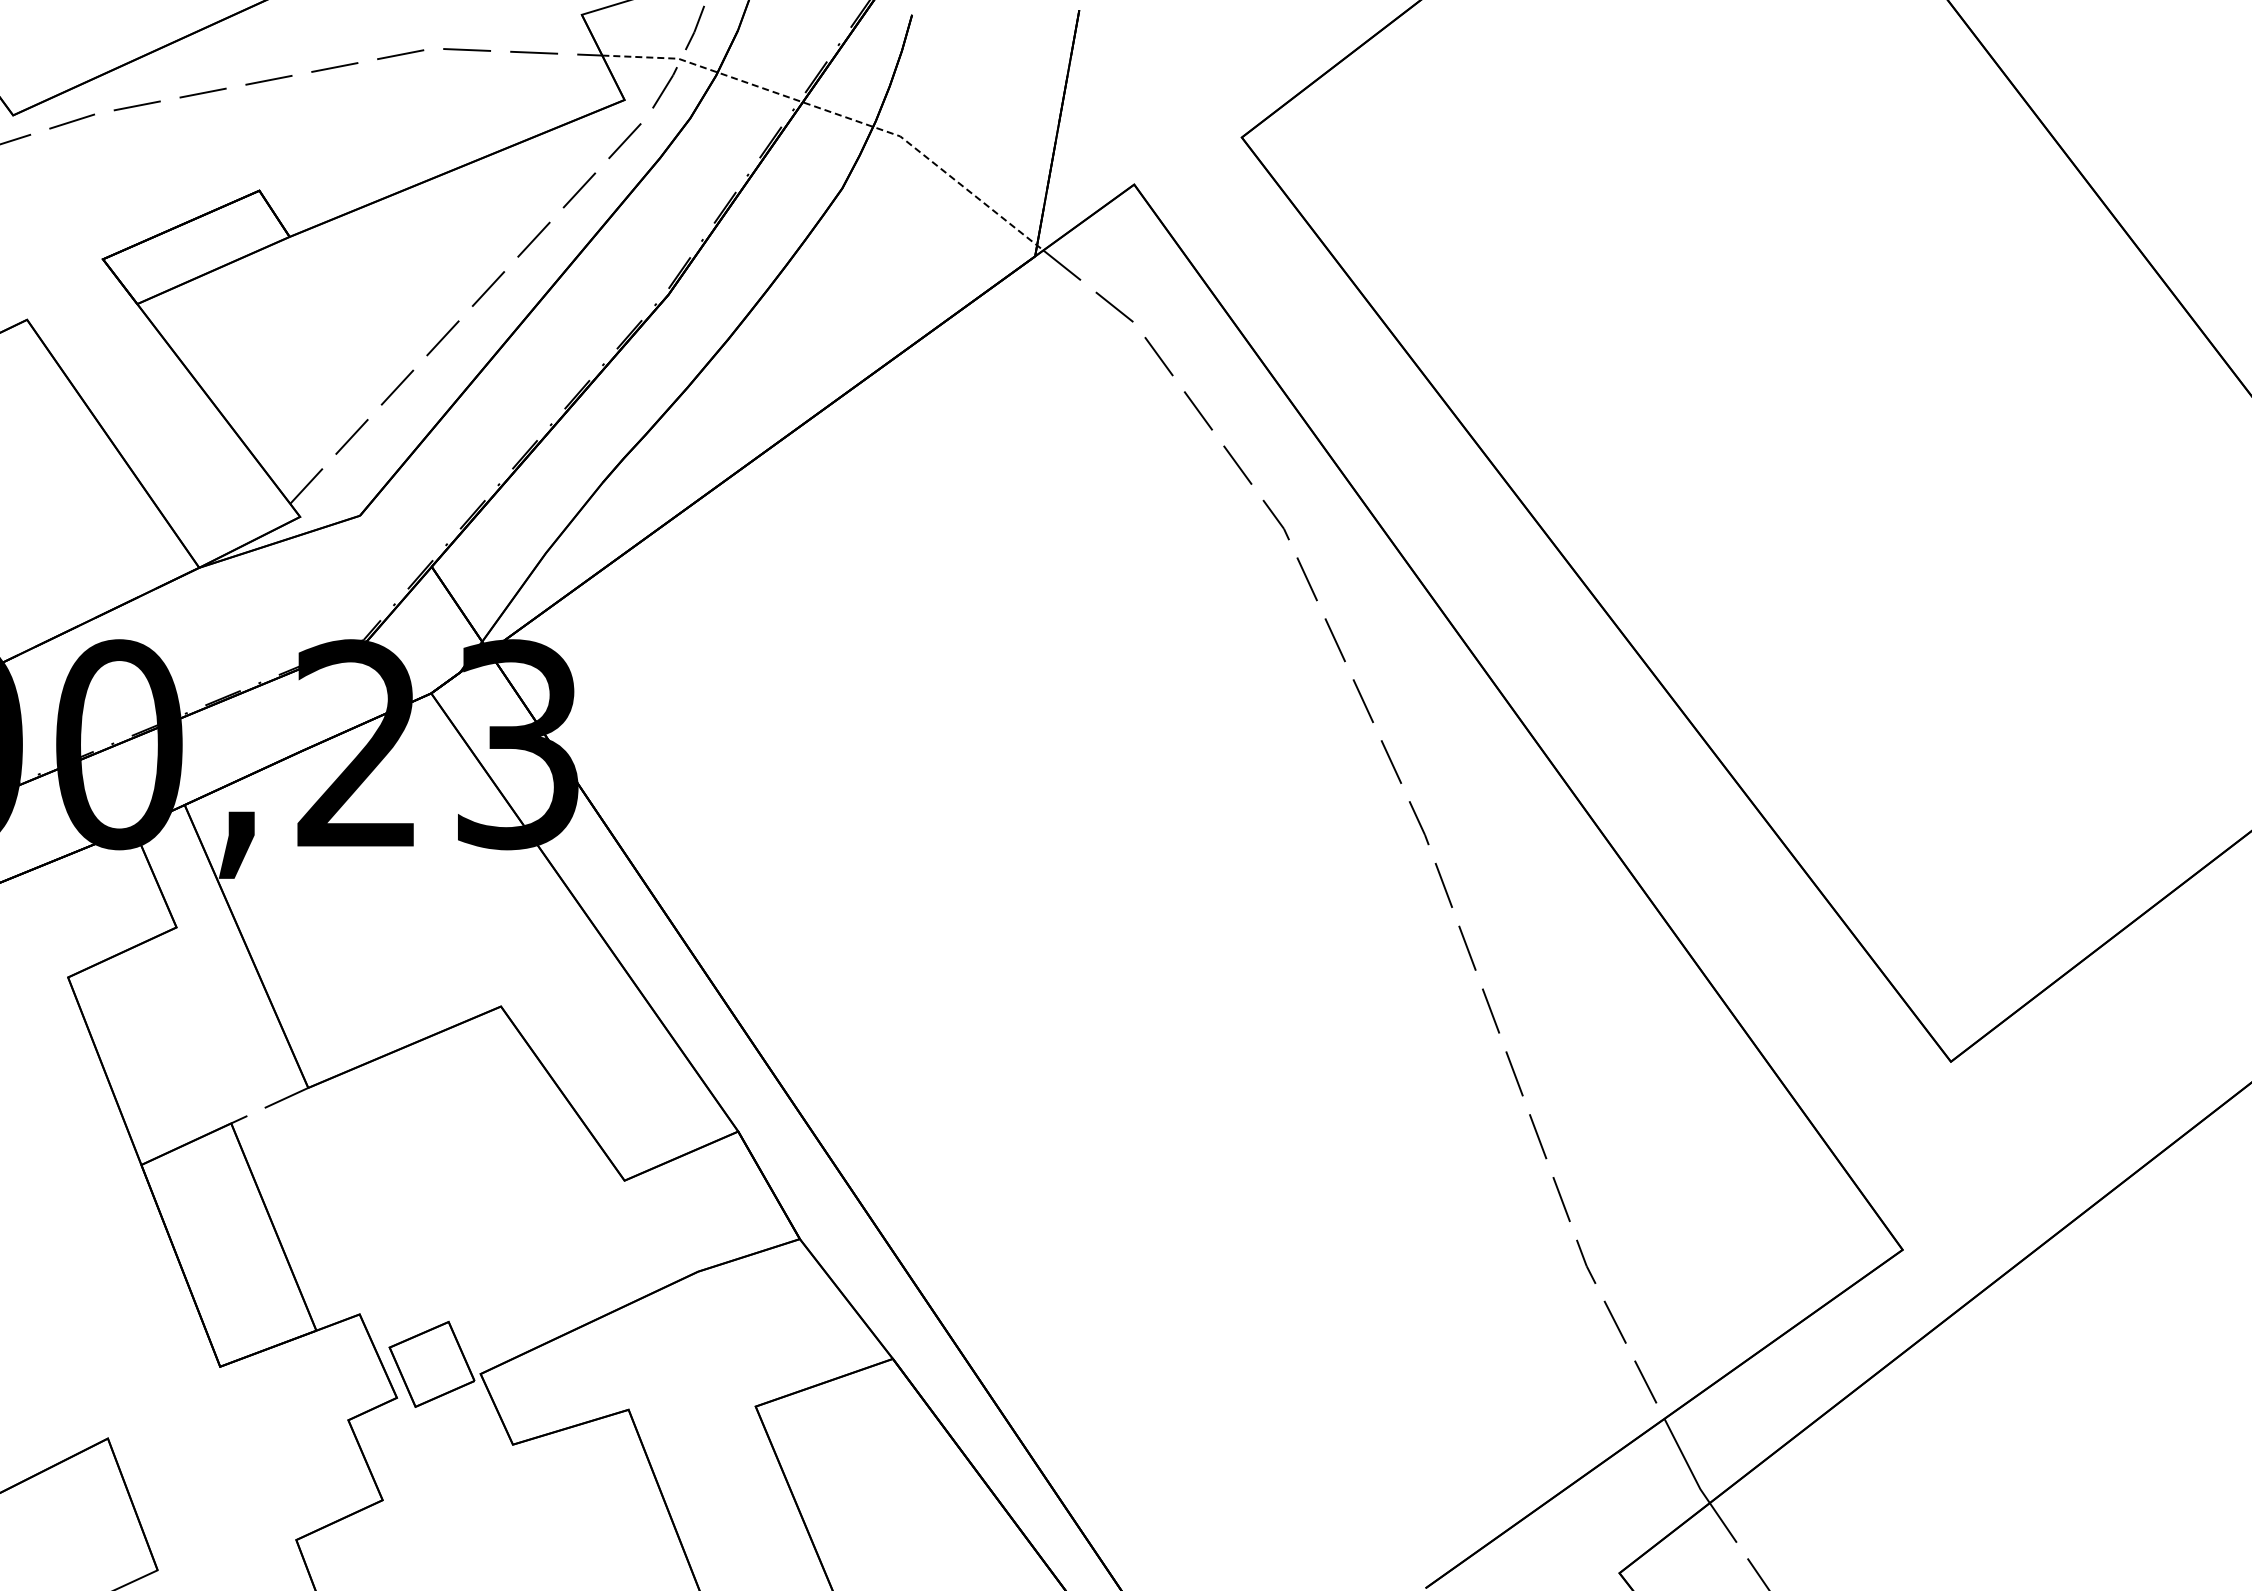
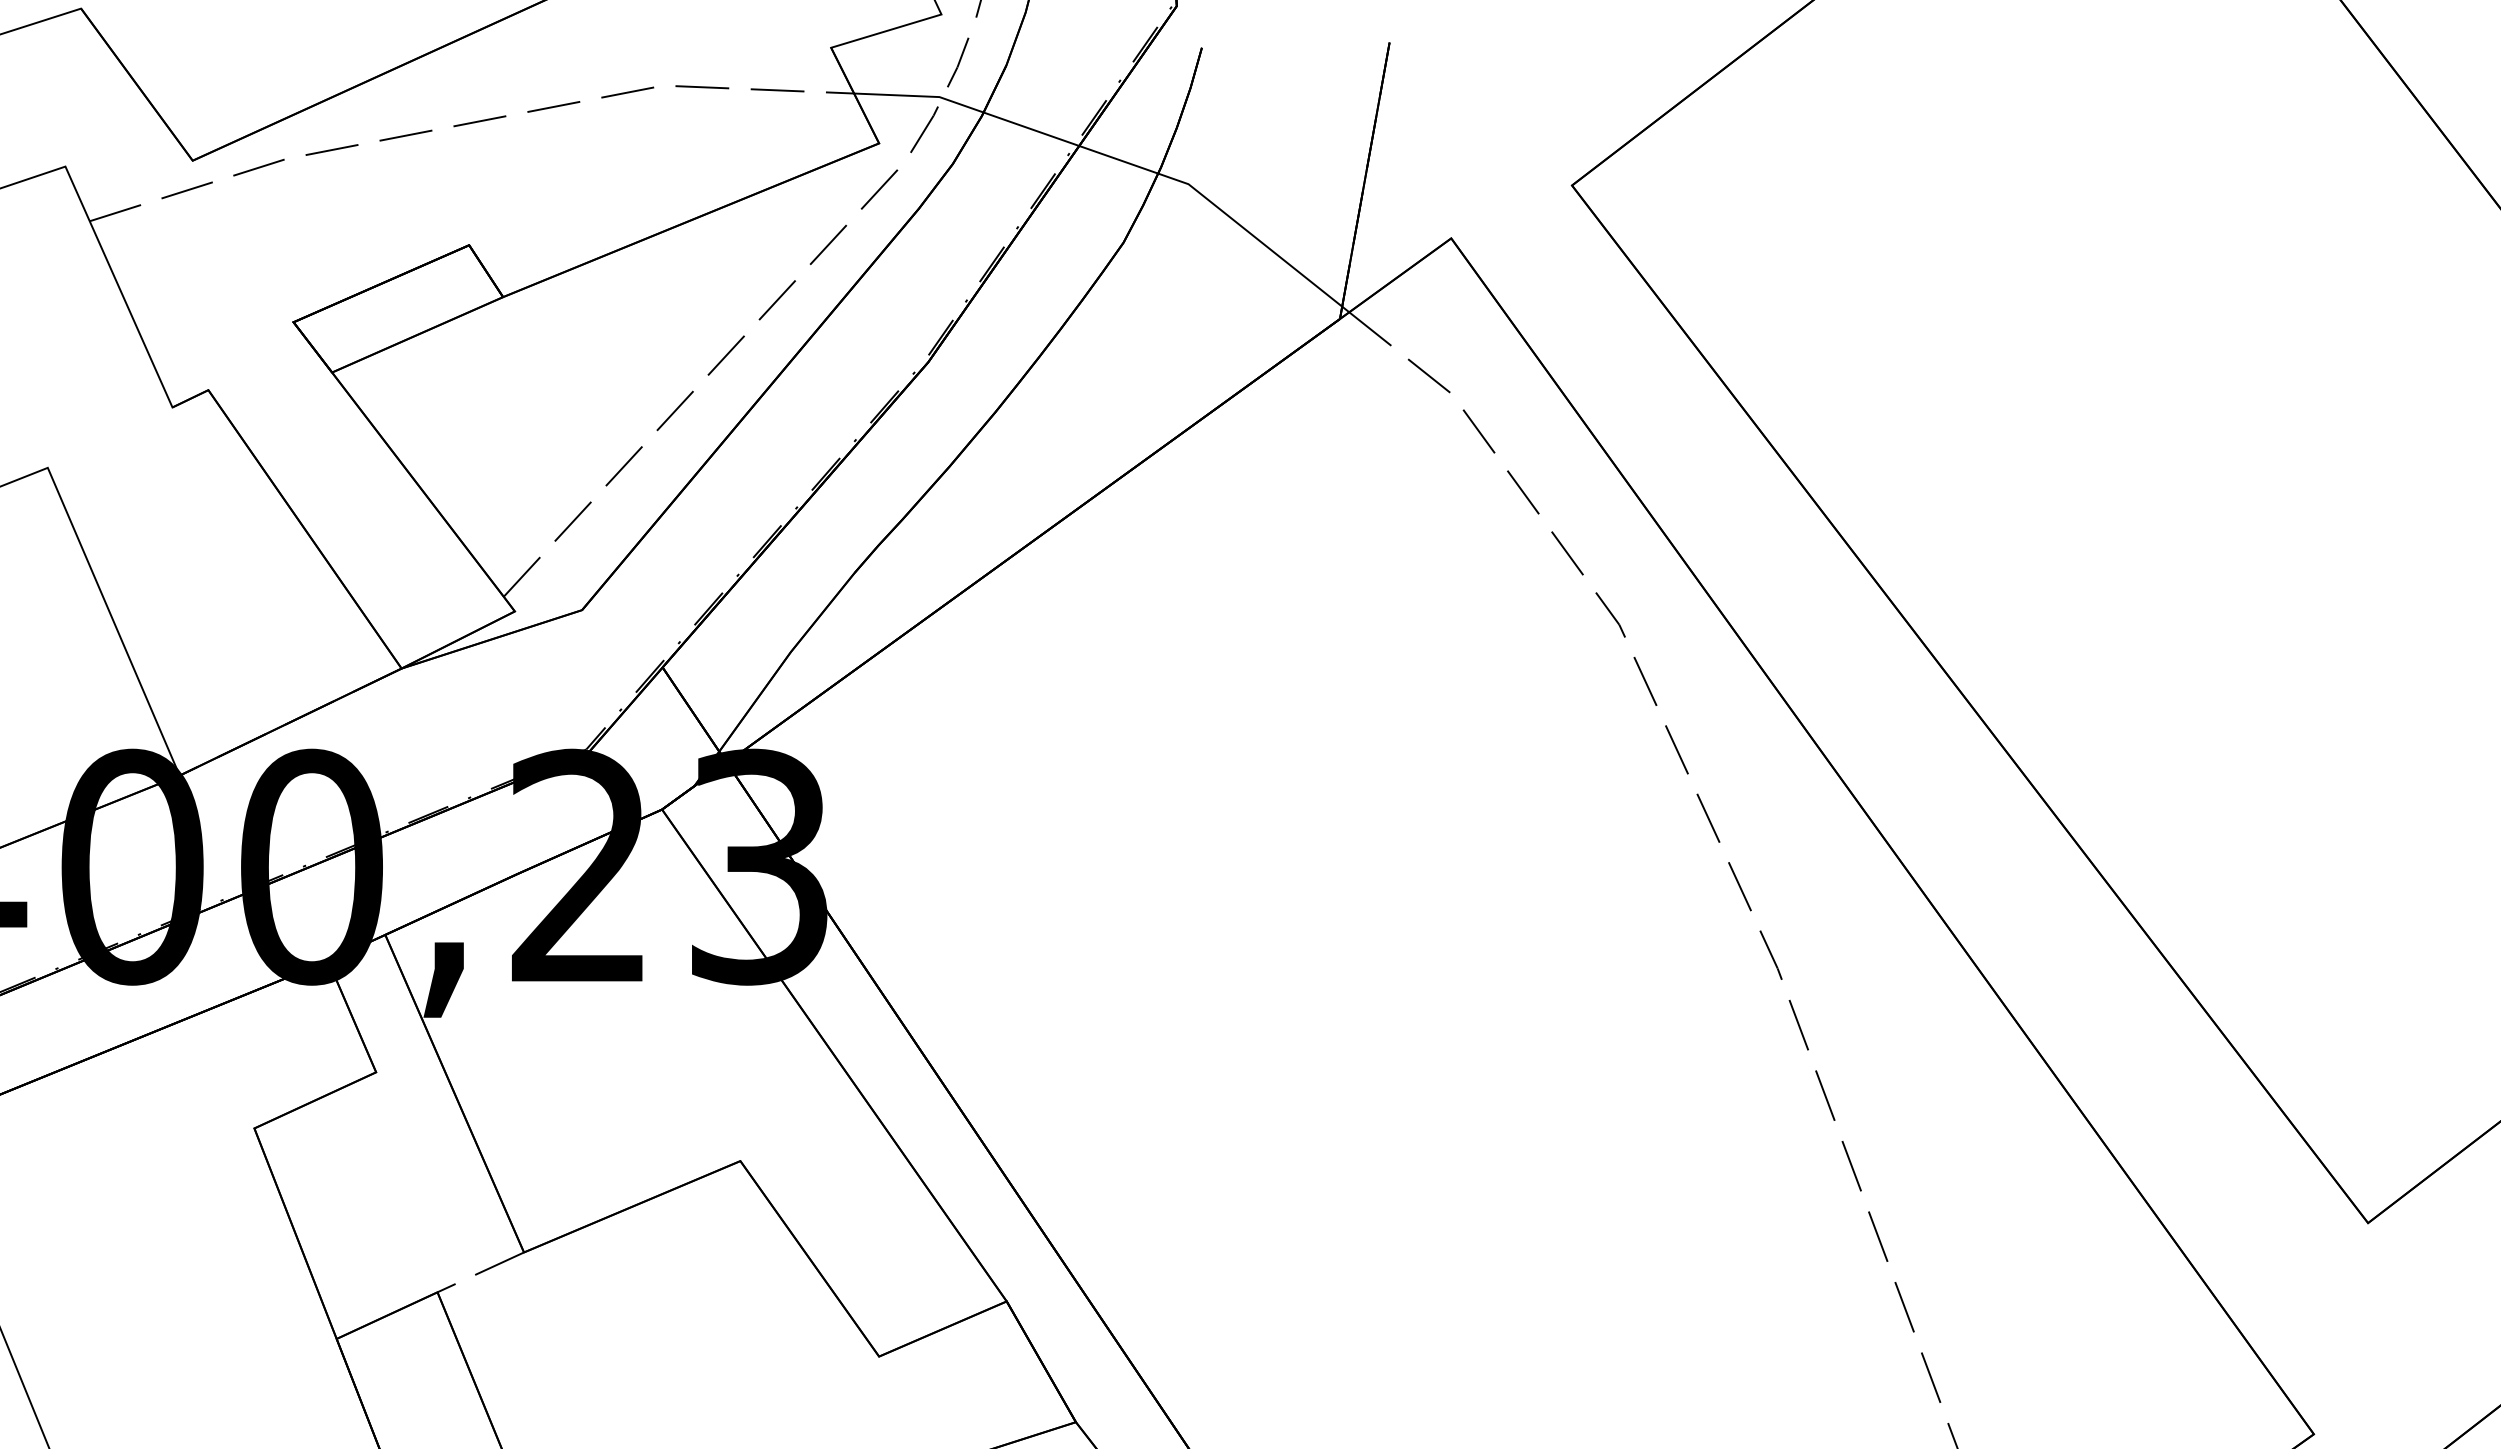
line: (840, 115) -> (1121, 160), dashed -> solid

